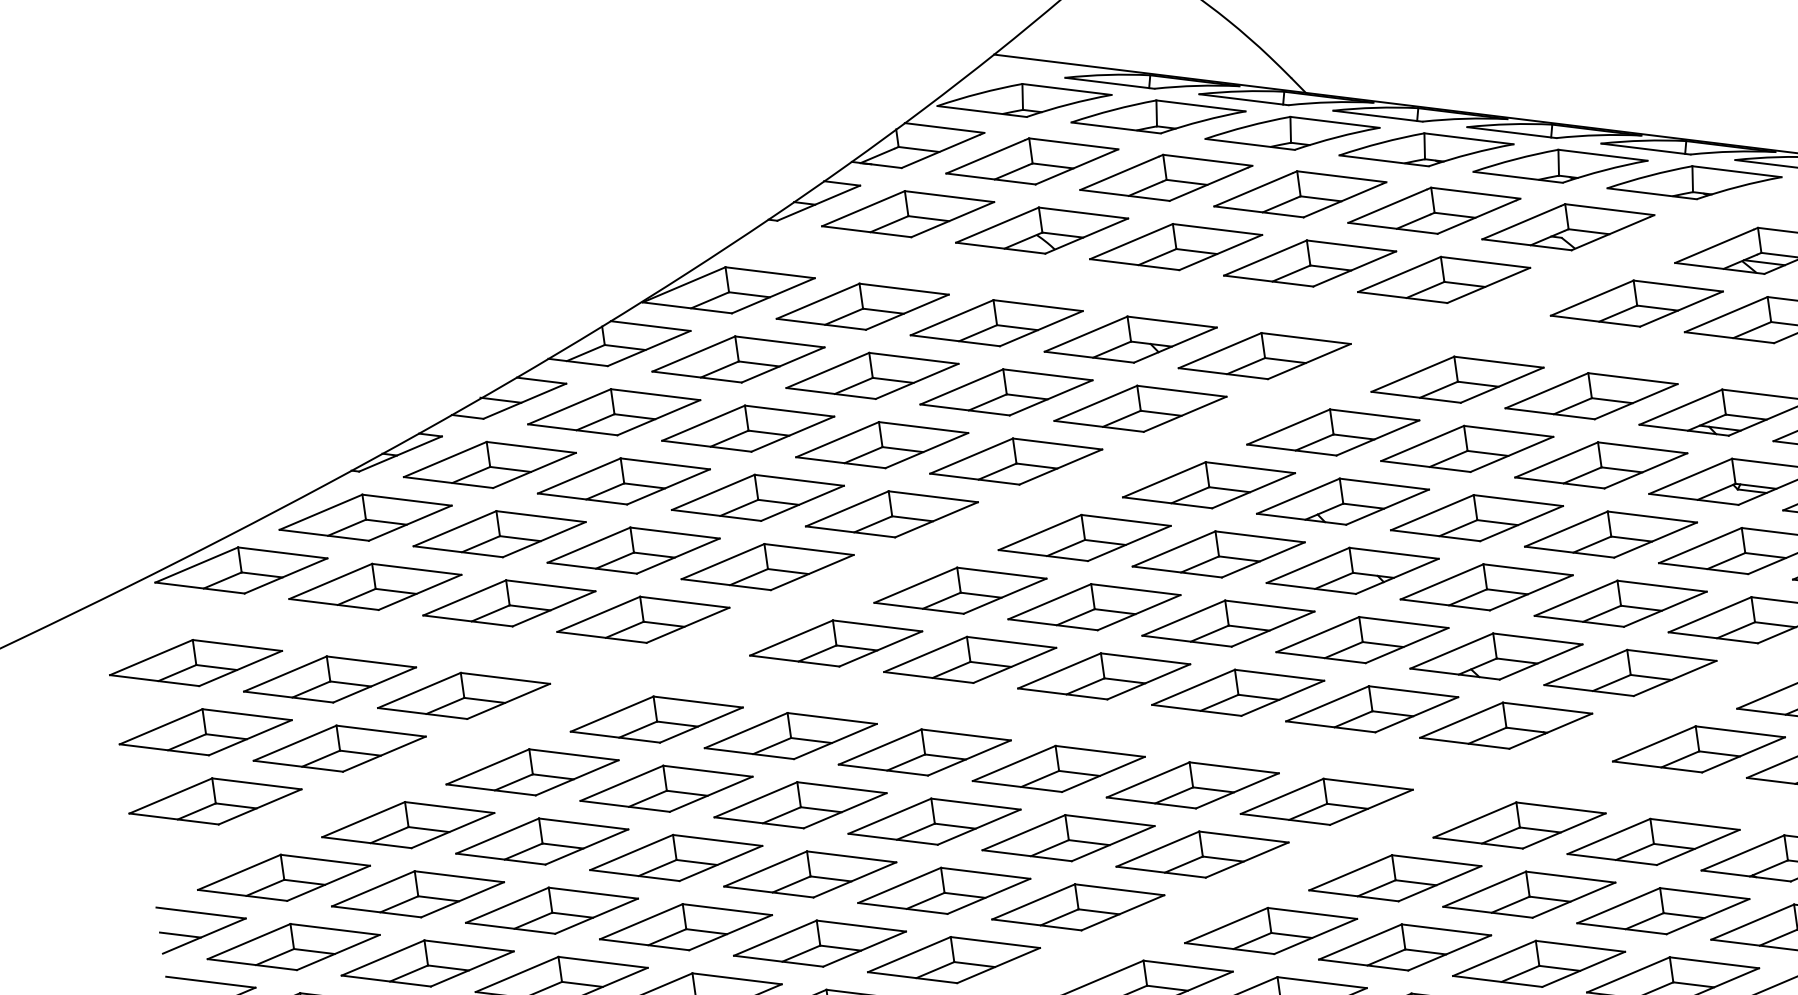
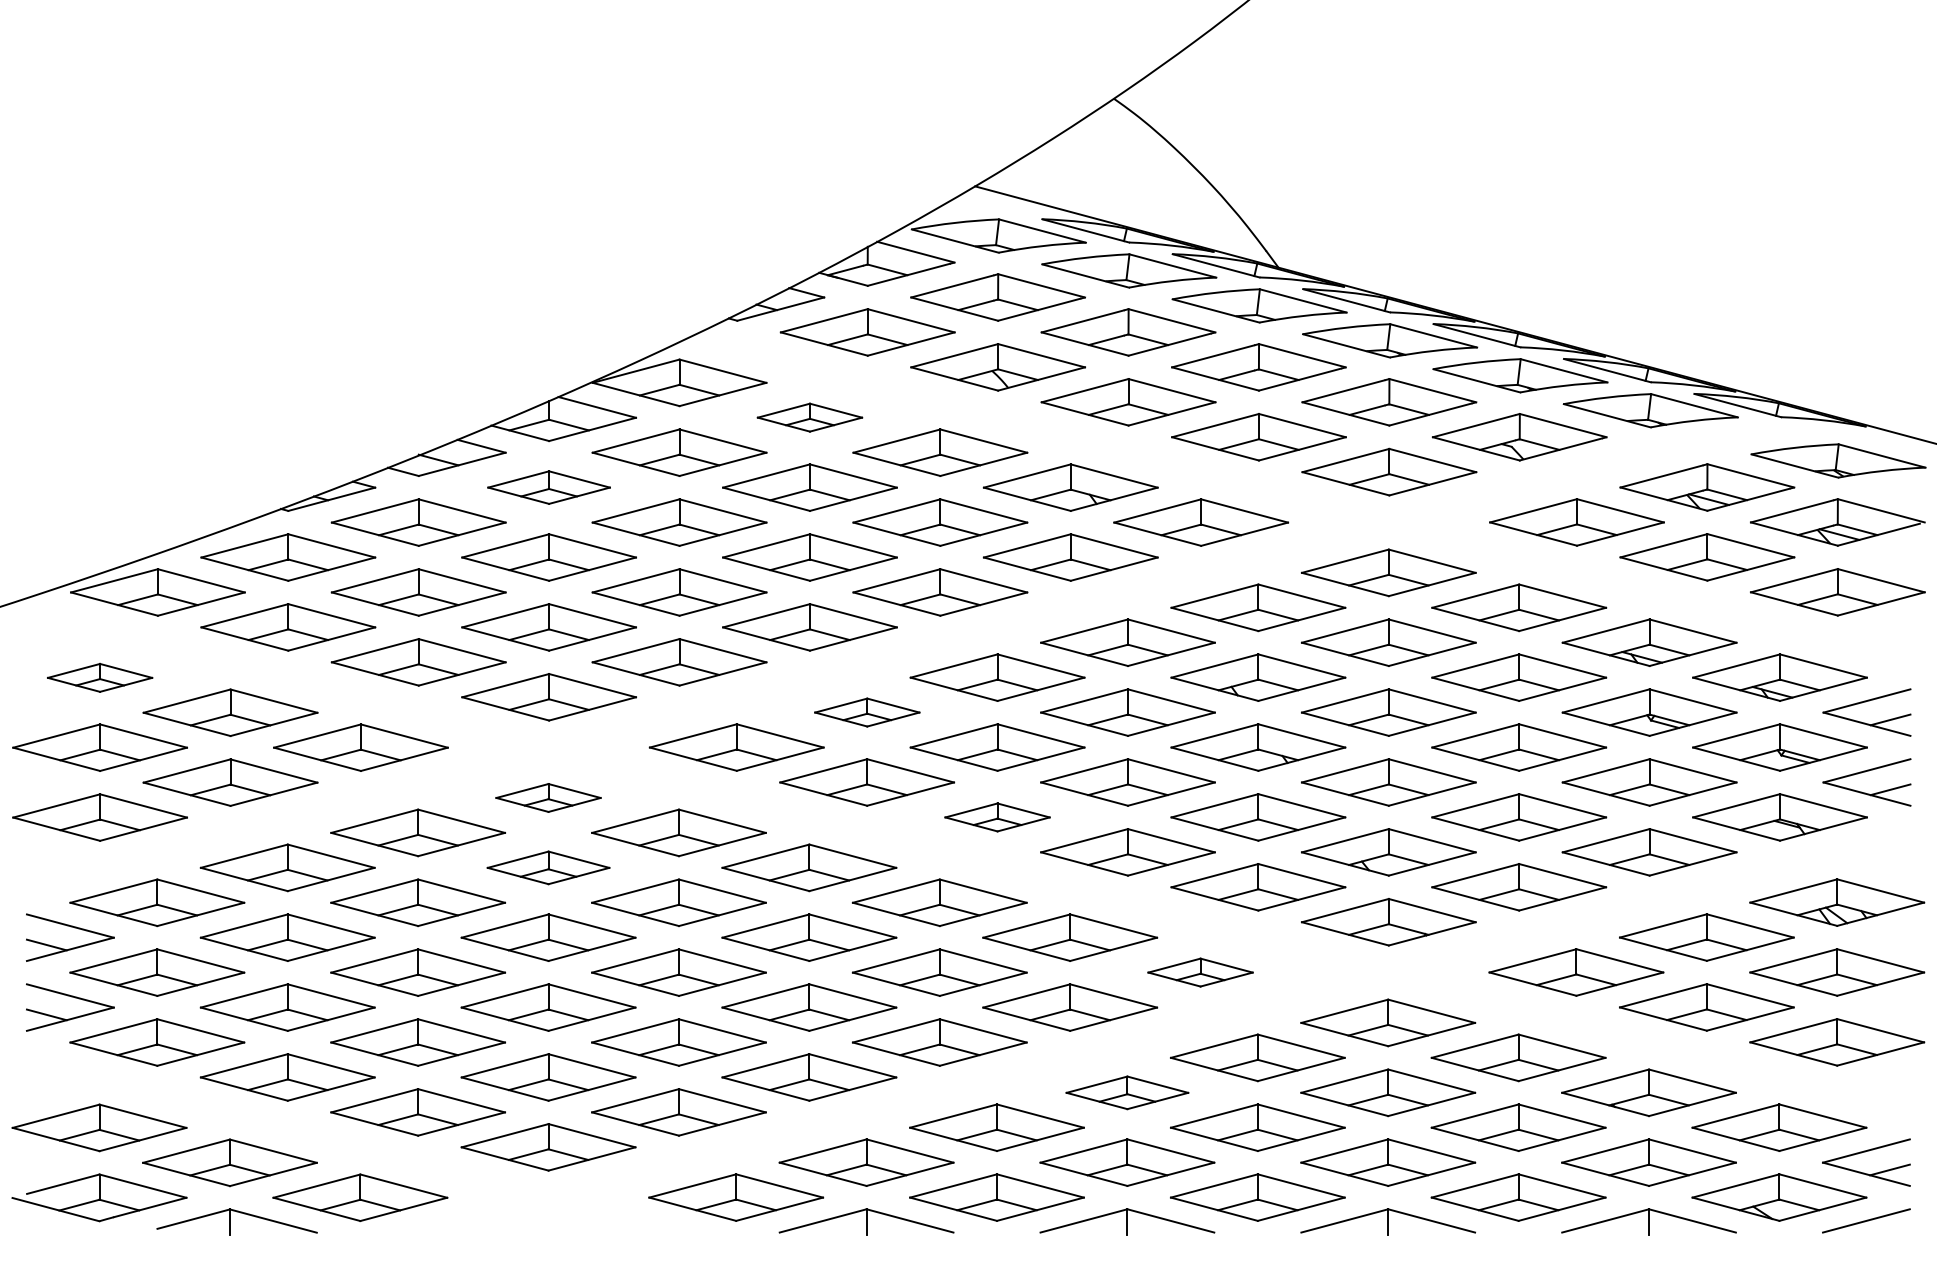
part: (862, 306) -> (809, 417), size x0.6
part: (613, 412) -> (548, 487), size x0.7
part: (960, 590) -> (867, 712), size x0.6
part: (195, 662) -> (99, 677), size x0.6
part: (1104, 676) -> (997, 817), size x0.6
part: (656, 719) -> (548, 797), size x0.6
part: (666, 788) -> (548, 867), size x0.7
part: (1326, 801) -> (1200, 972), size x0.6
part: (1271, 930) -> (1127, 1092), size x0.7

